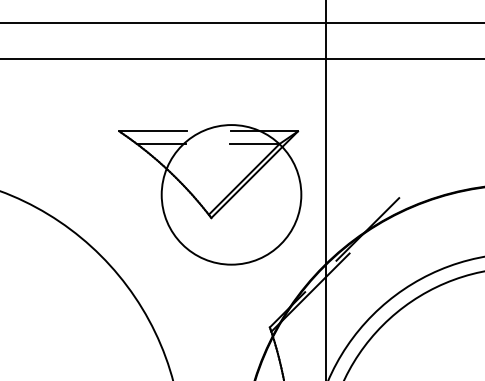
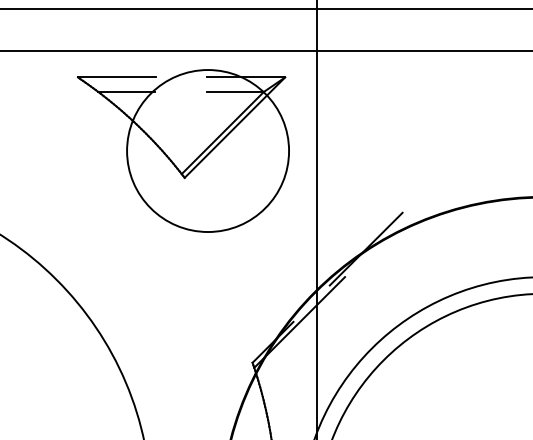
part: (210, 194) -> (183, 150), moved

